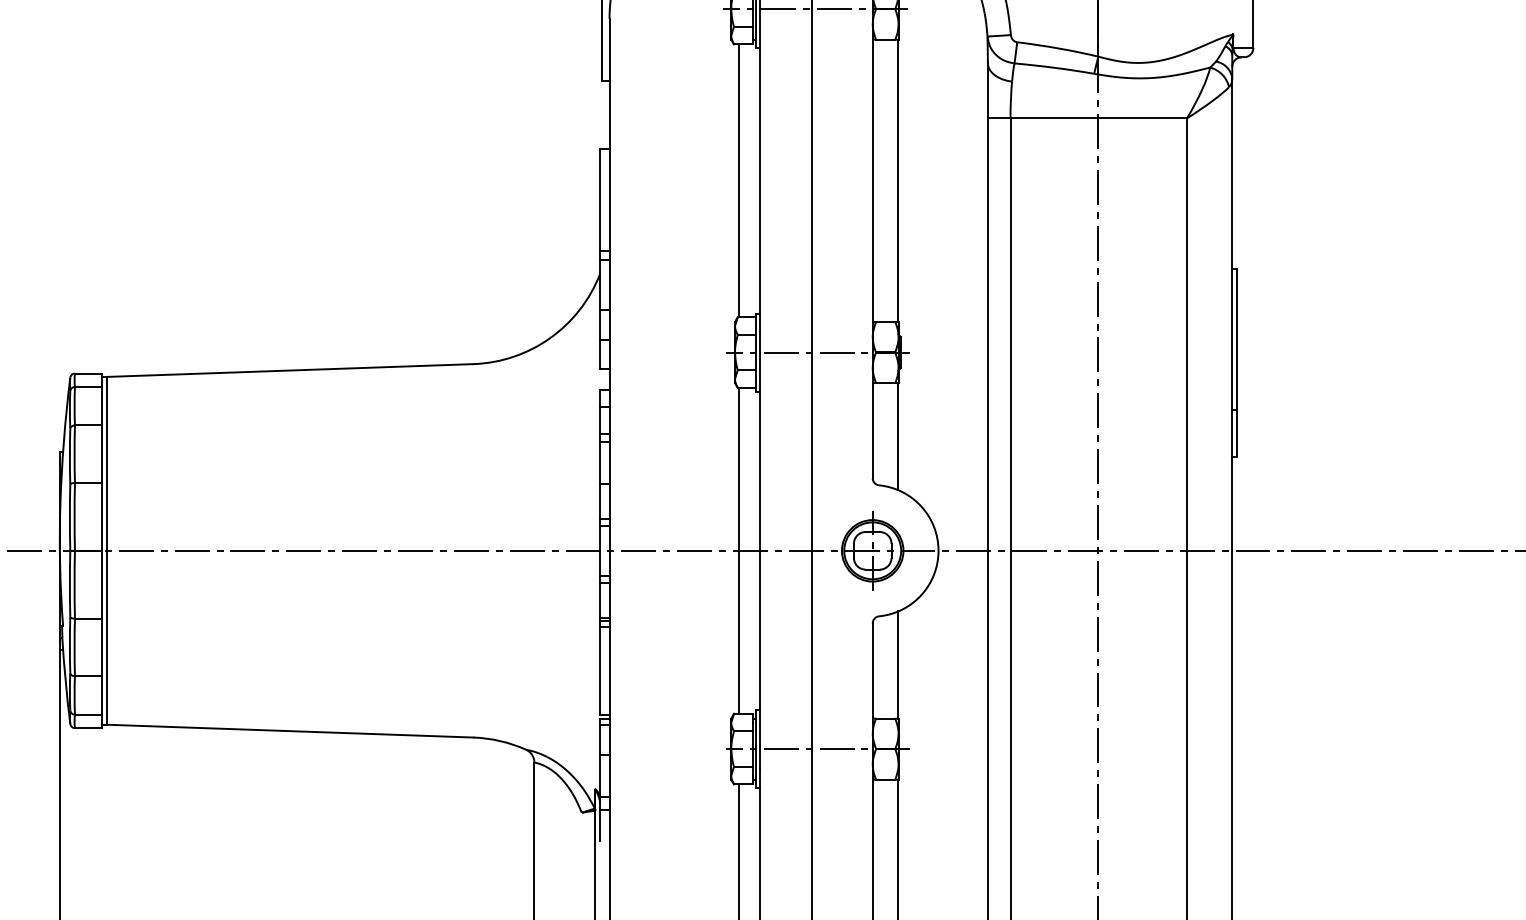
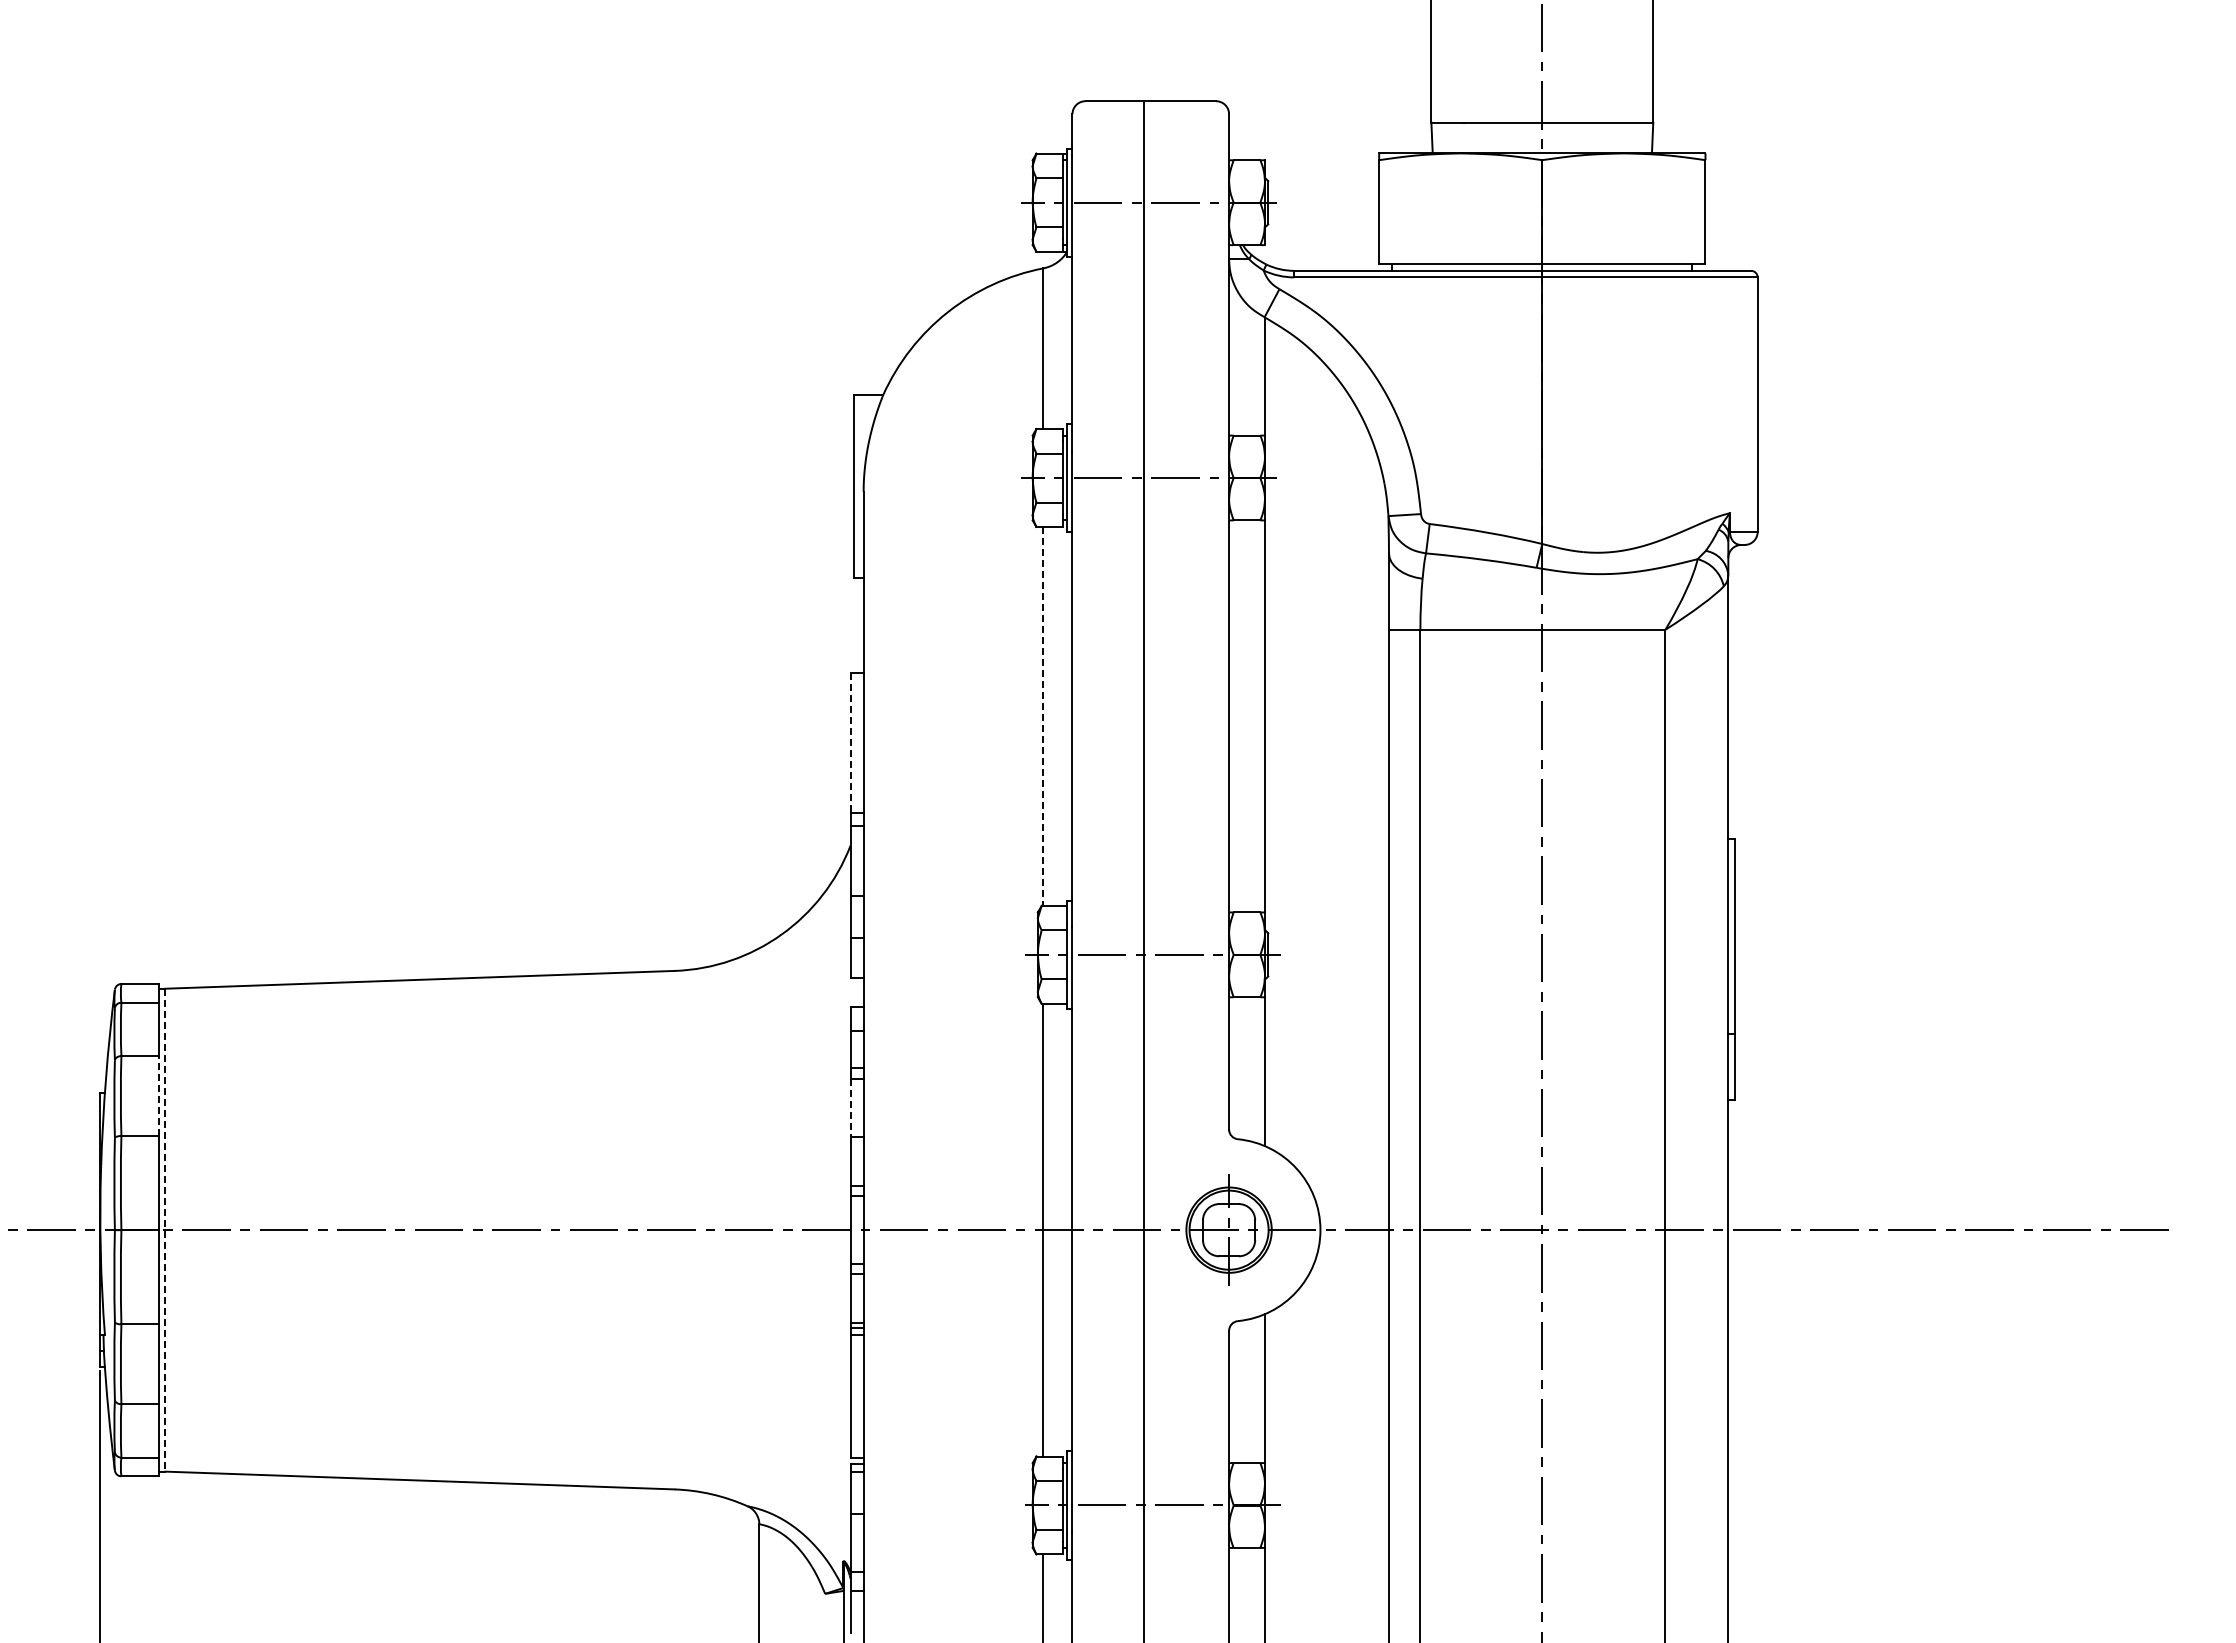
line: (739, 180) -> (1043, 716), solid -> dashed
line: (600, 200) -> (850, 743), solid -> dashed
line: (101, 454) -> (158, 1096), solid -> dashed
line: (600, 463) -> (850, 1108), solid -> dashed
line: (106, 551) -> (165, 1230), solid -> dashed

